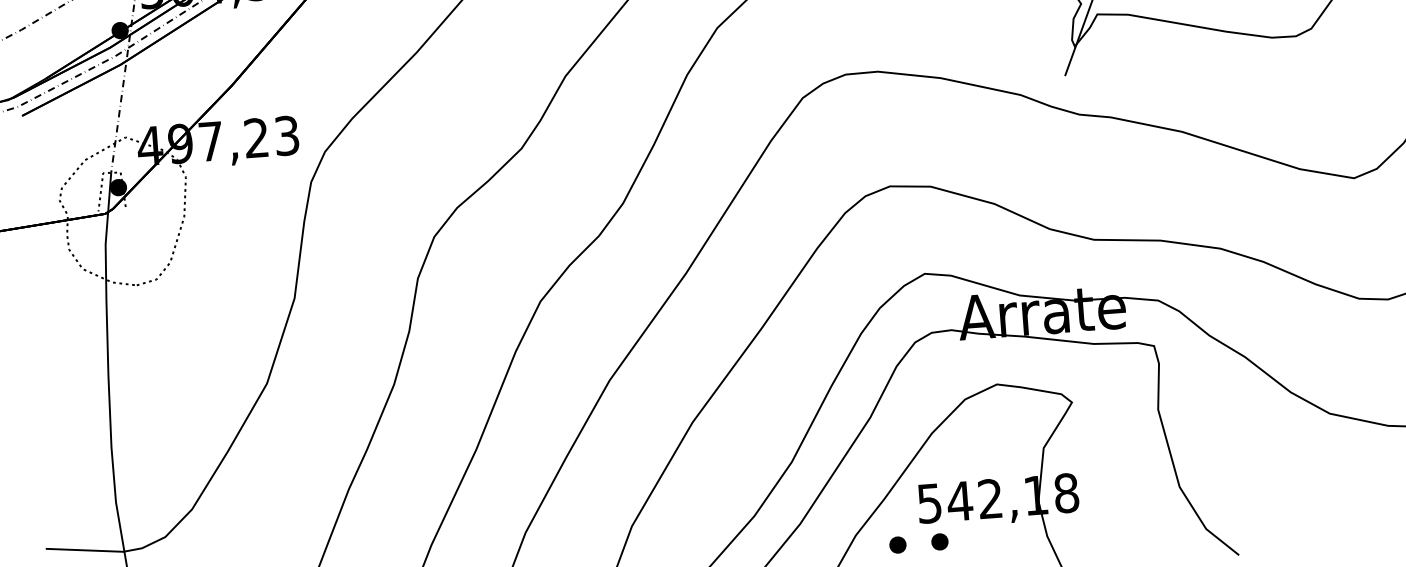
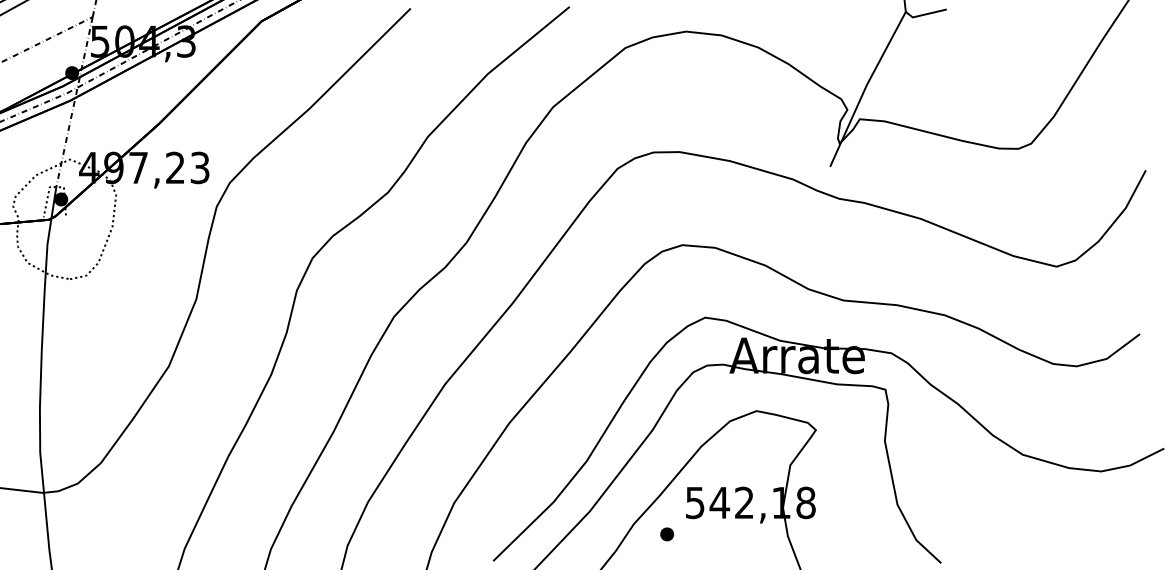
part: (939, 542) -> (700, 534), removed

